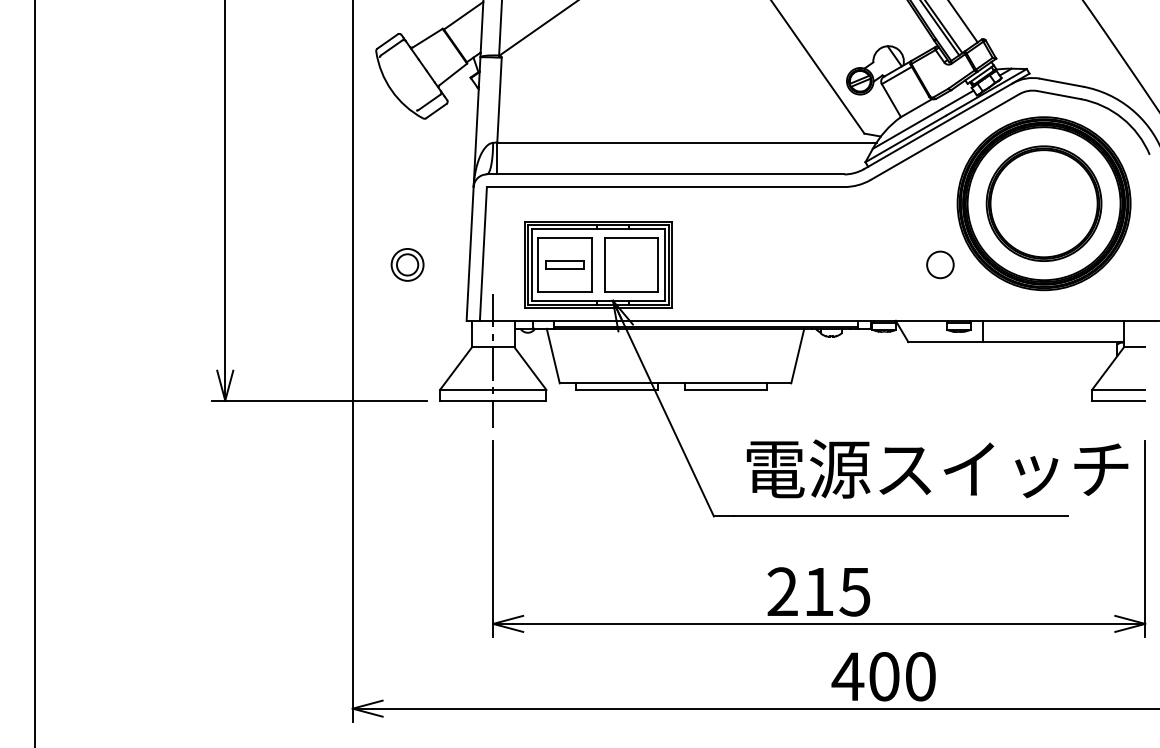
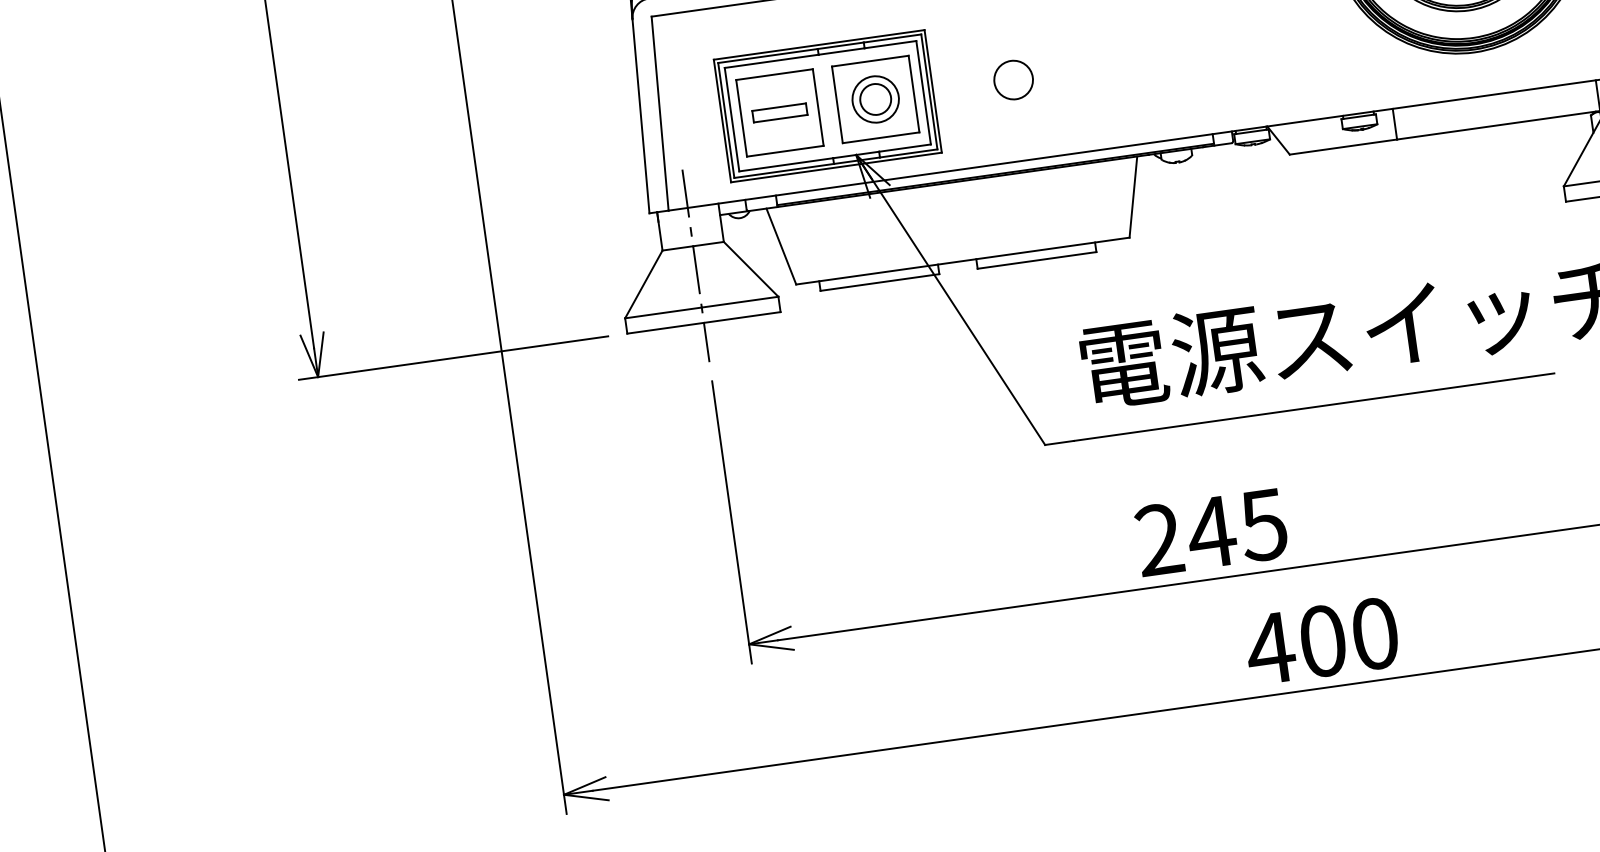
part: (407, 264) -> (875, 98), moved
circle: (940, 264) -> (1013, 79), moved
text: (818, 591) -> (1210, 531), 215 -> 245

